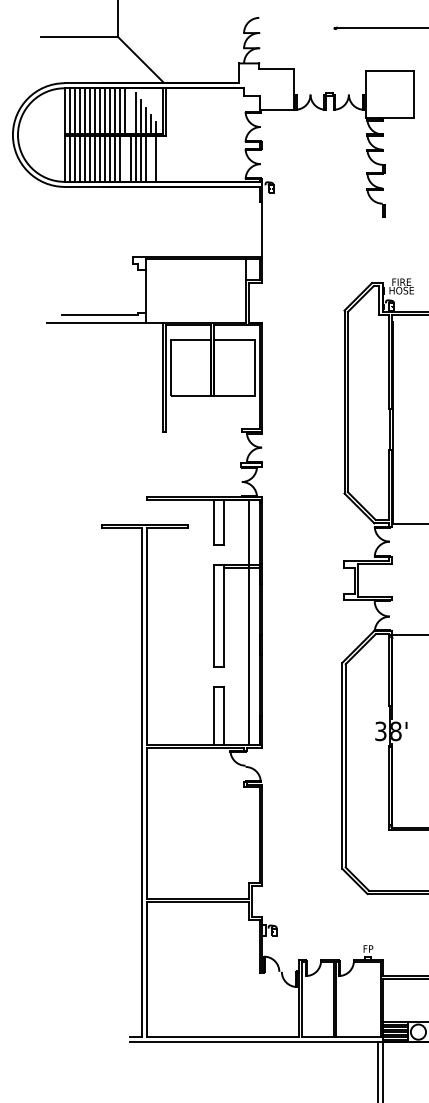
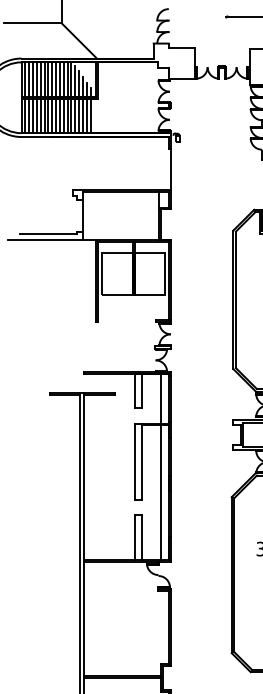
line: (130, 110) -> (71, 79), added
line: (125, 158) -> (67, 115), added
line: (150, 158) -> (86, 115), added

